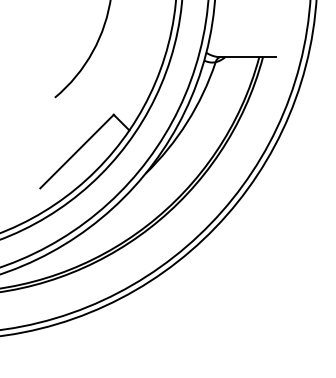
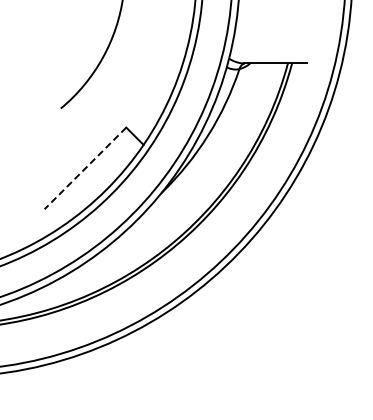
line: (77, 151) -> (85, 168), solid -> dashed

